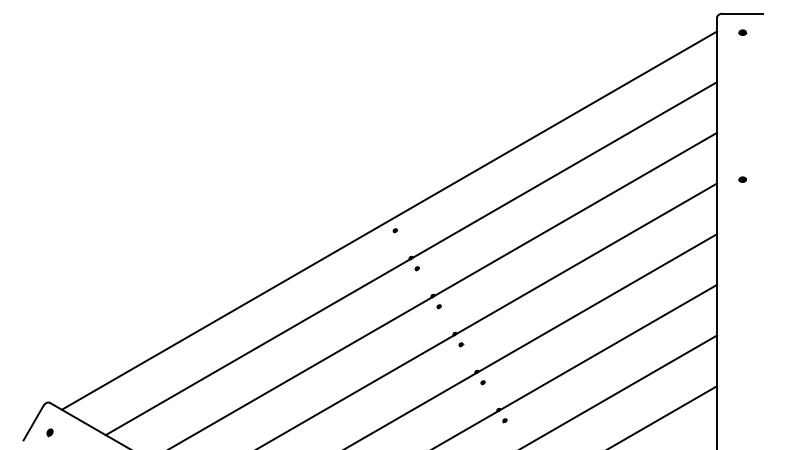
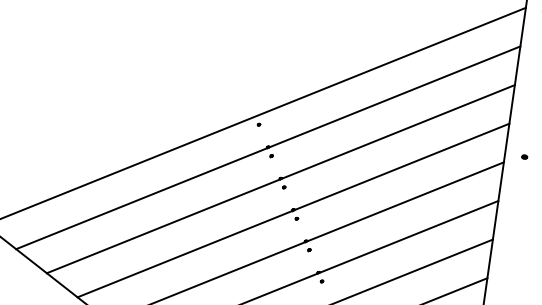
part: (742, 179) -> (524, 156), moved

